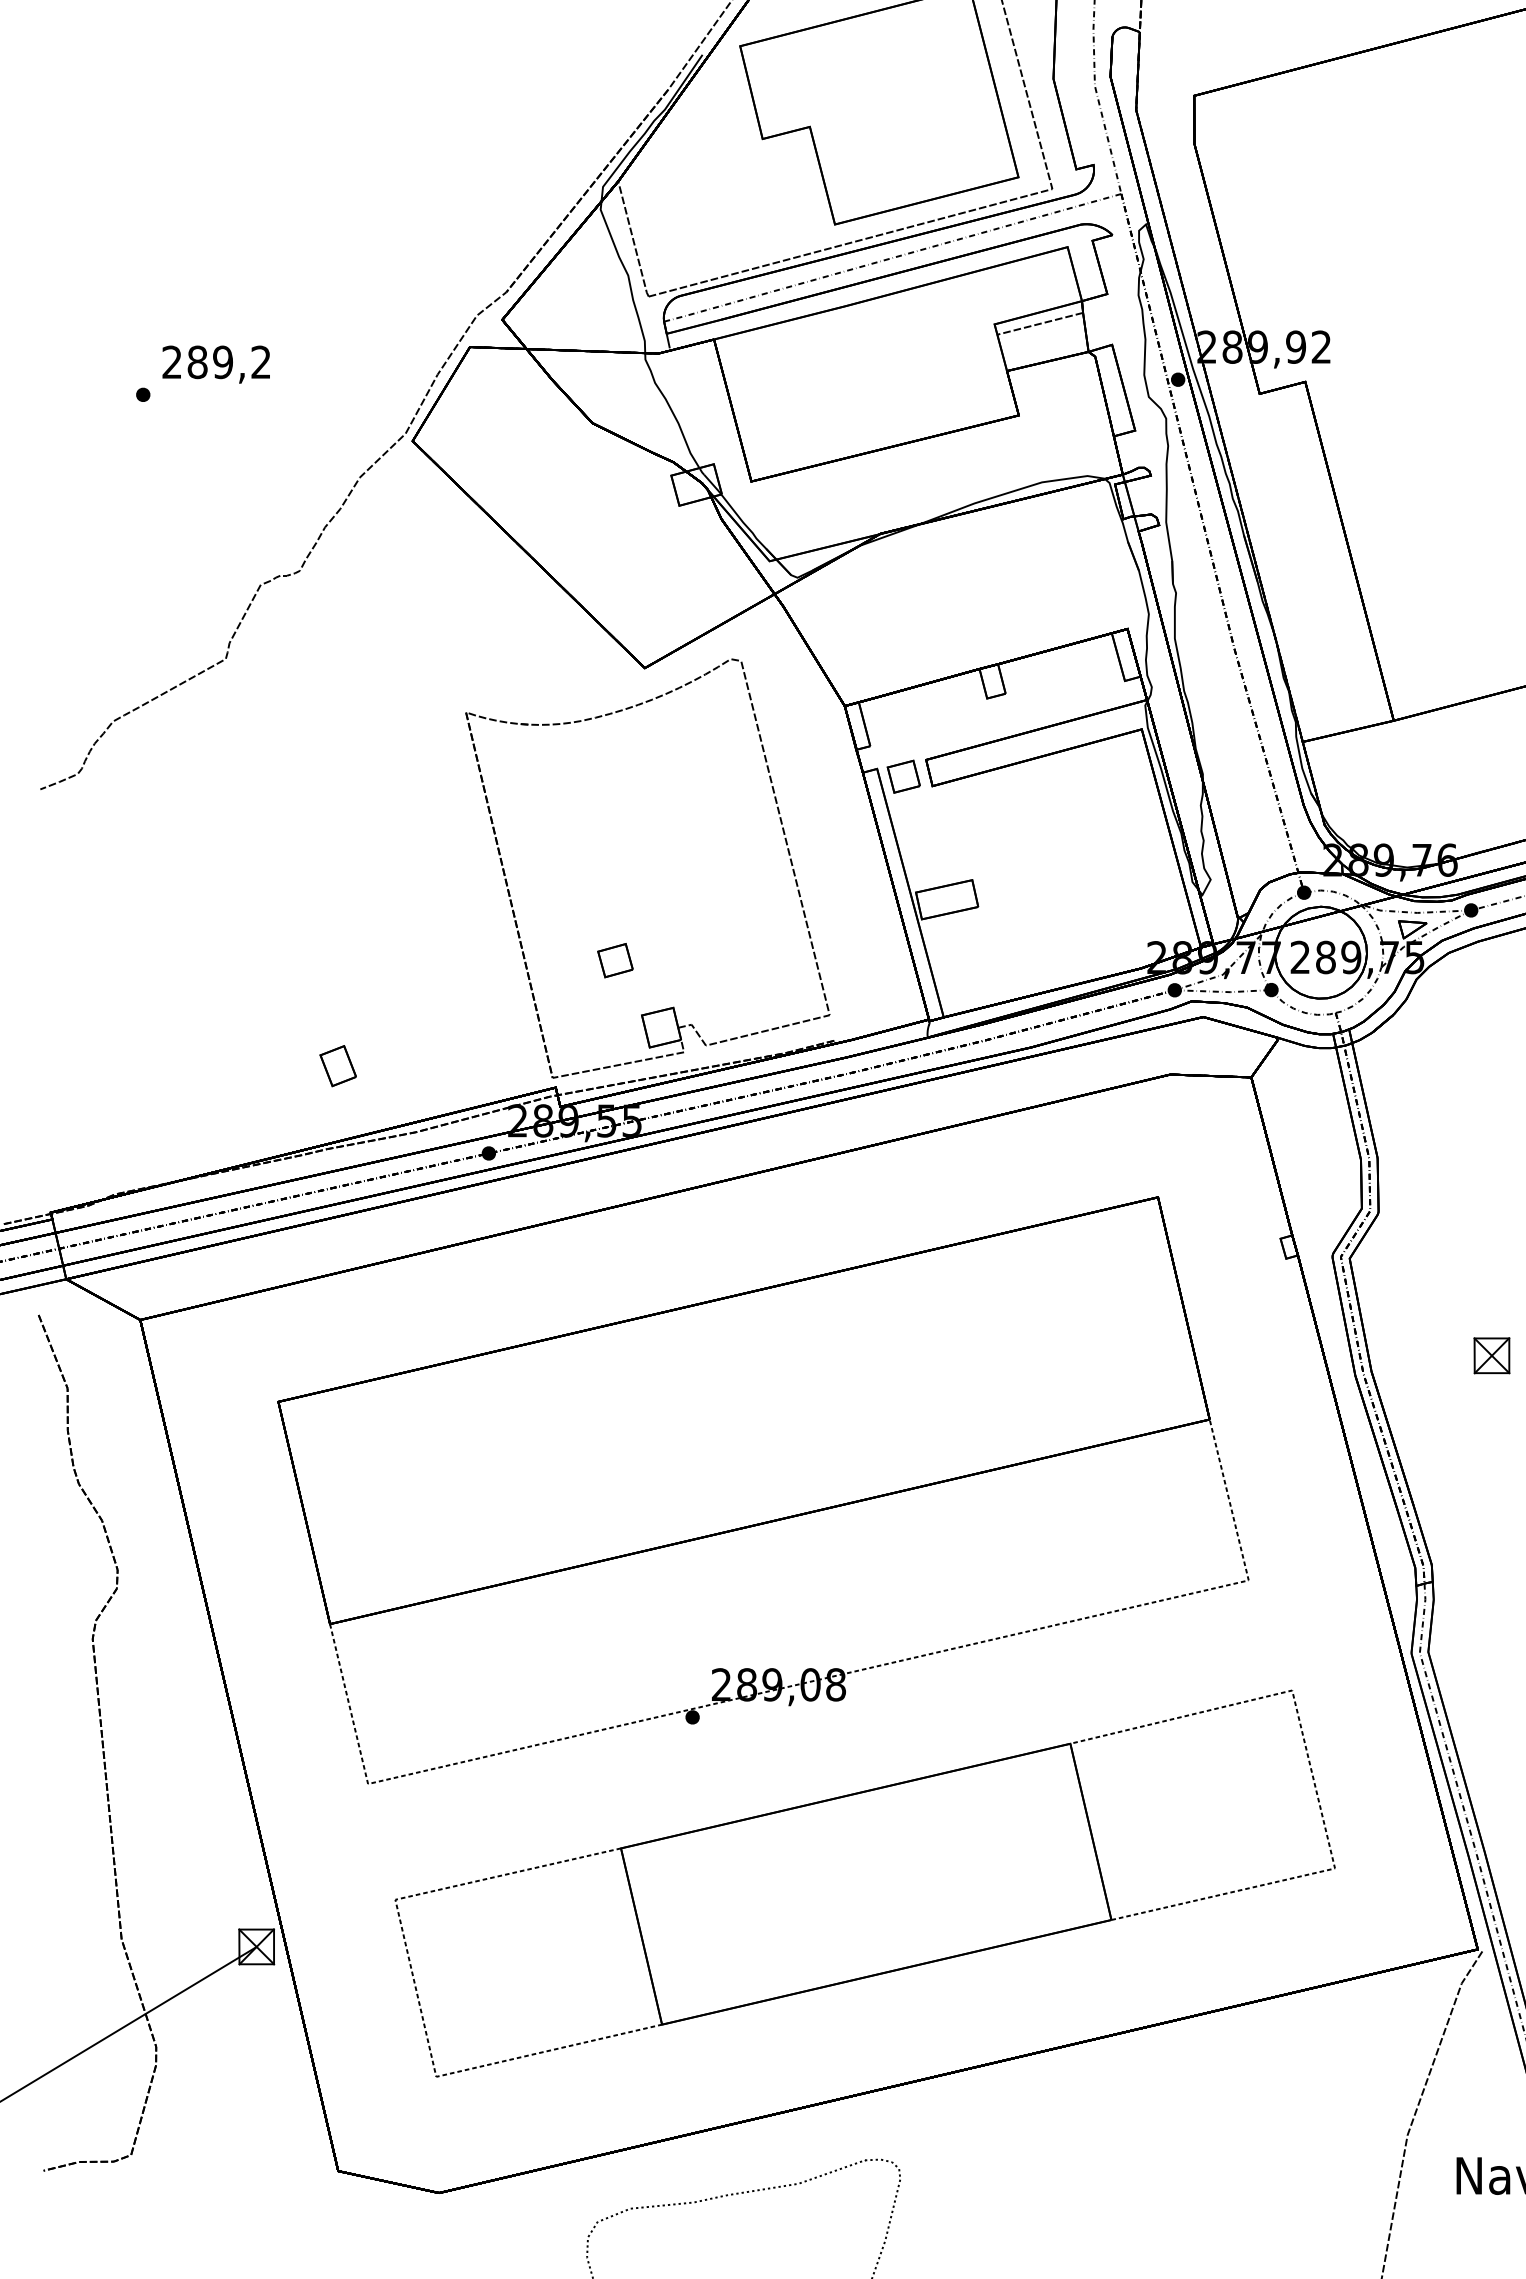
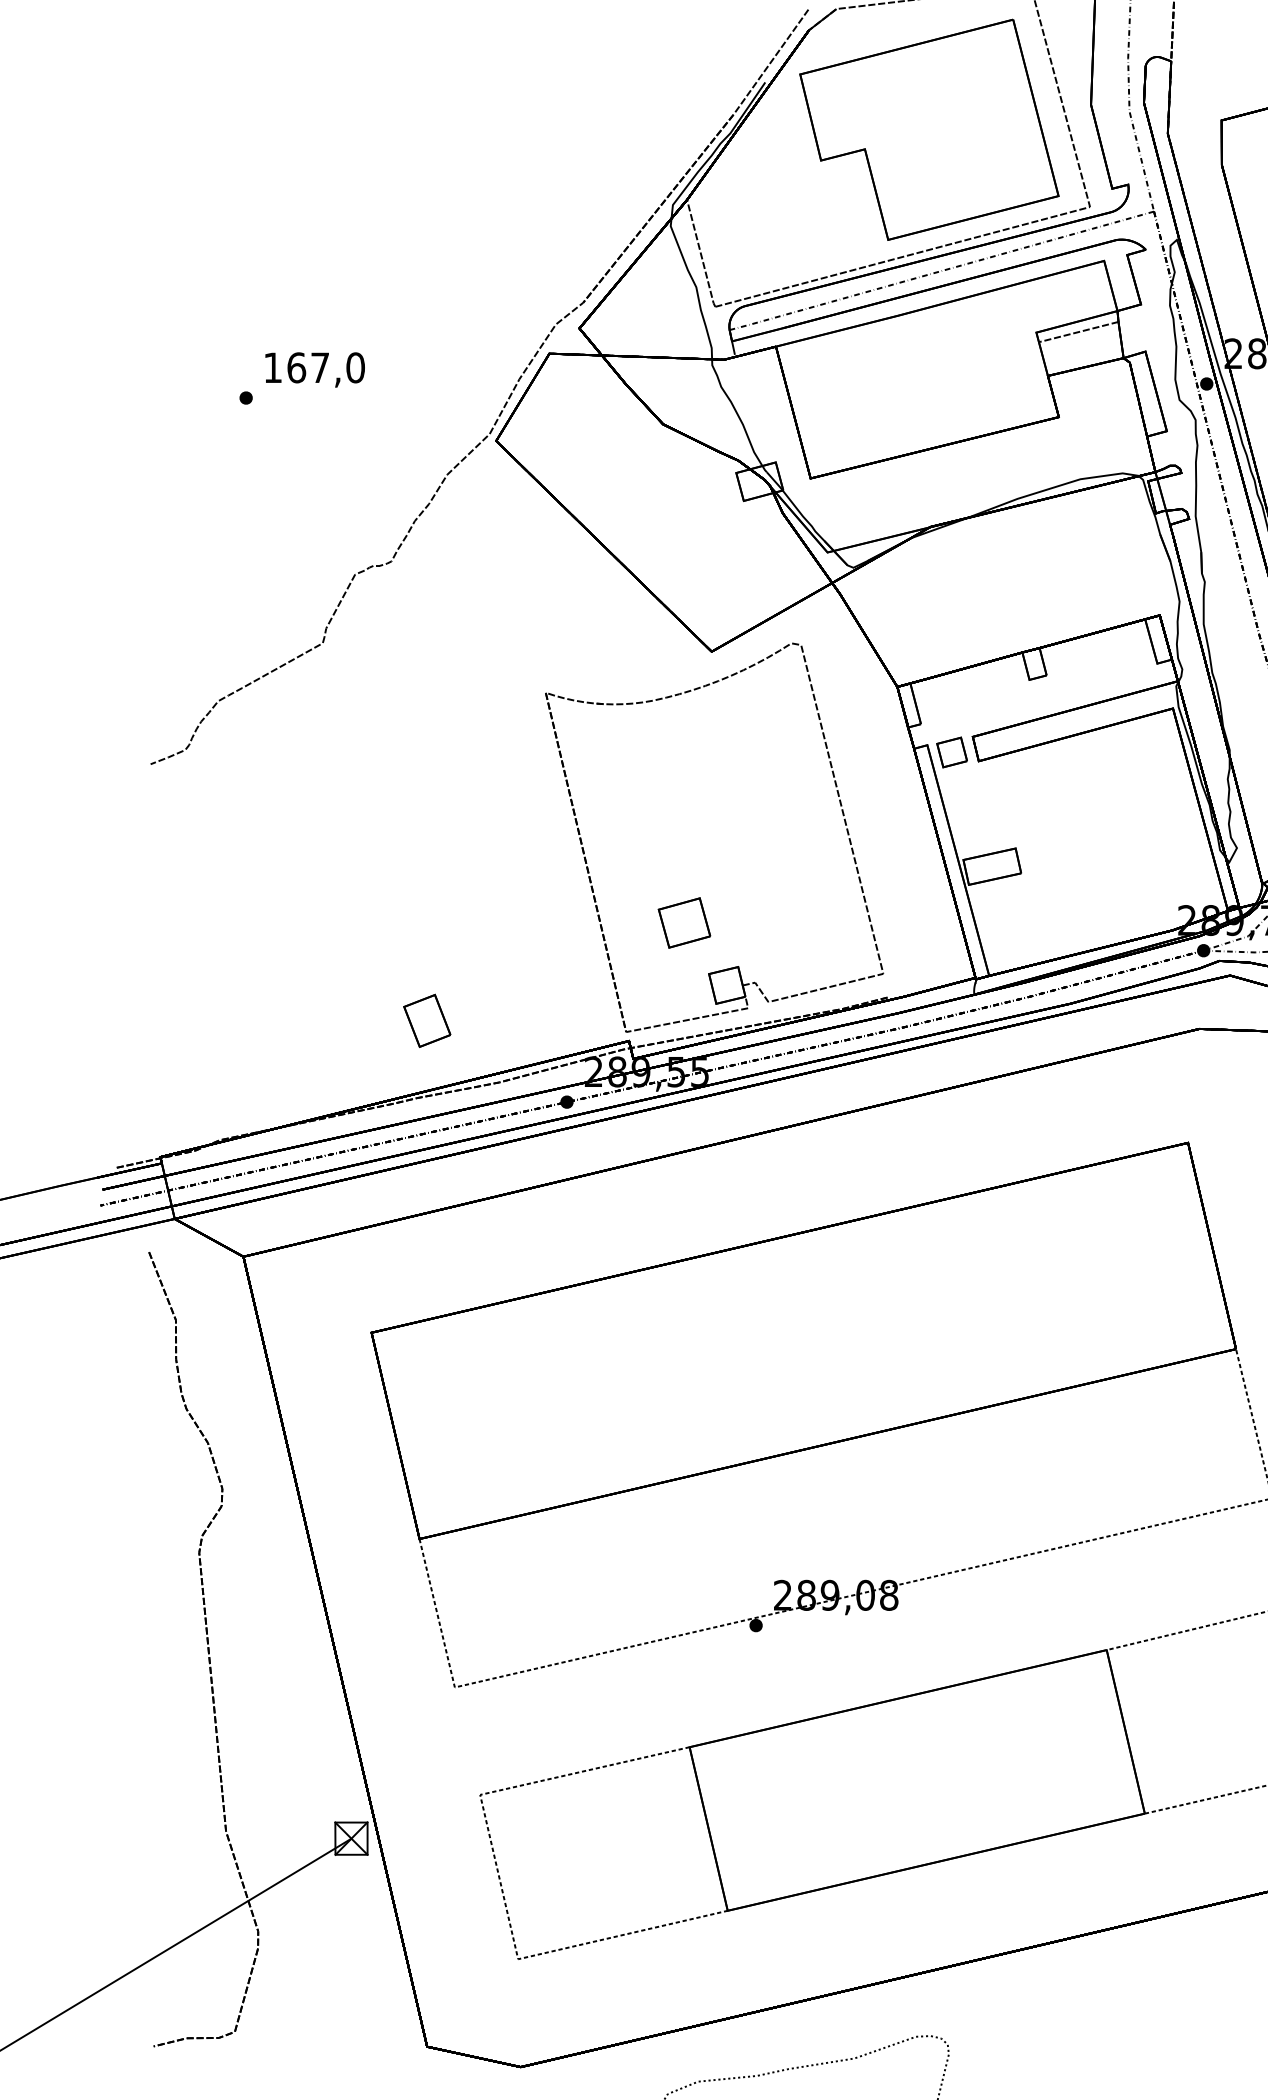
text: (216, 362) -> (314, 367), 289,2 -> 167,0
part: (615, 960) -> (684, 923), size x1.6
part: (337, 1066) -> (426, 1021), size x1.4

